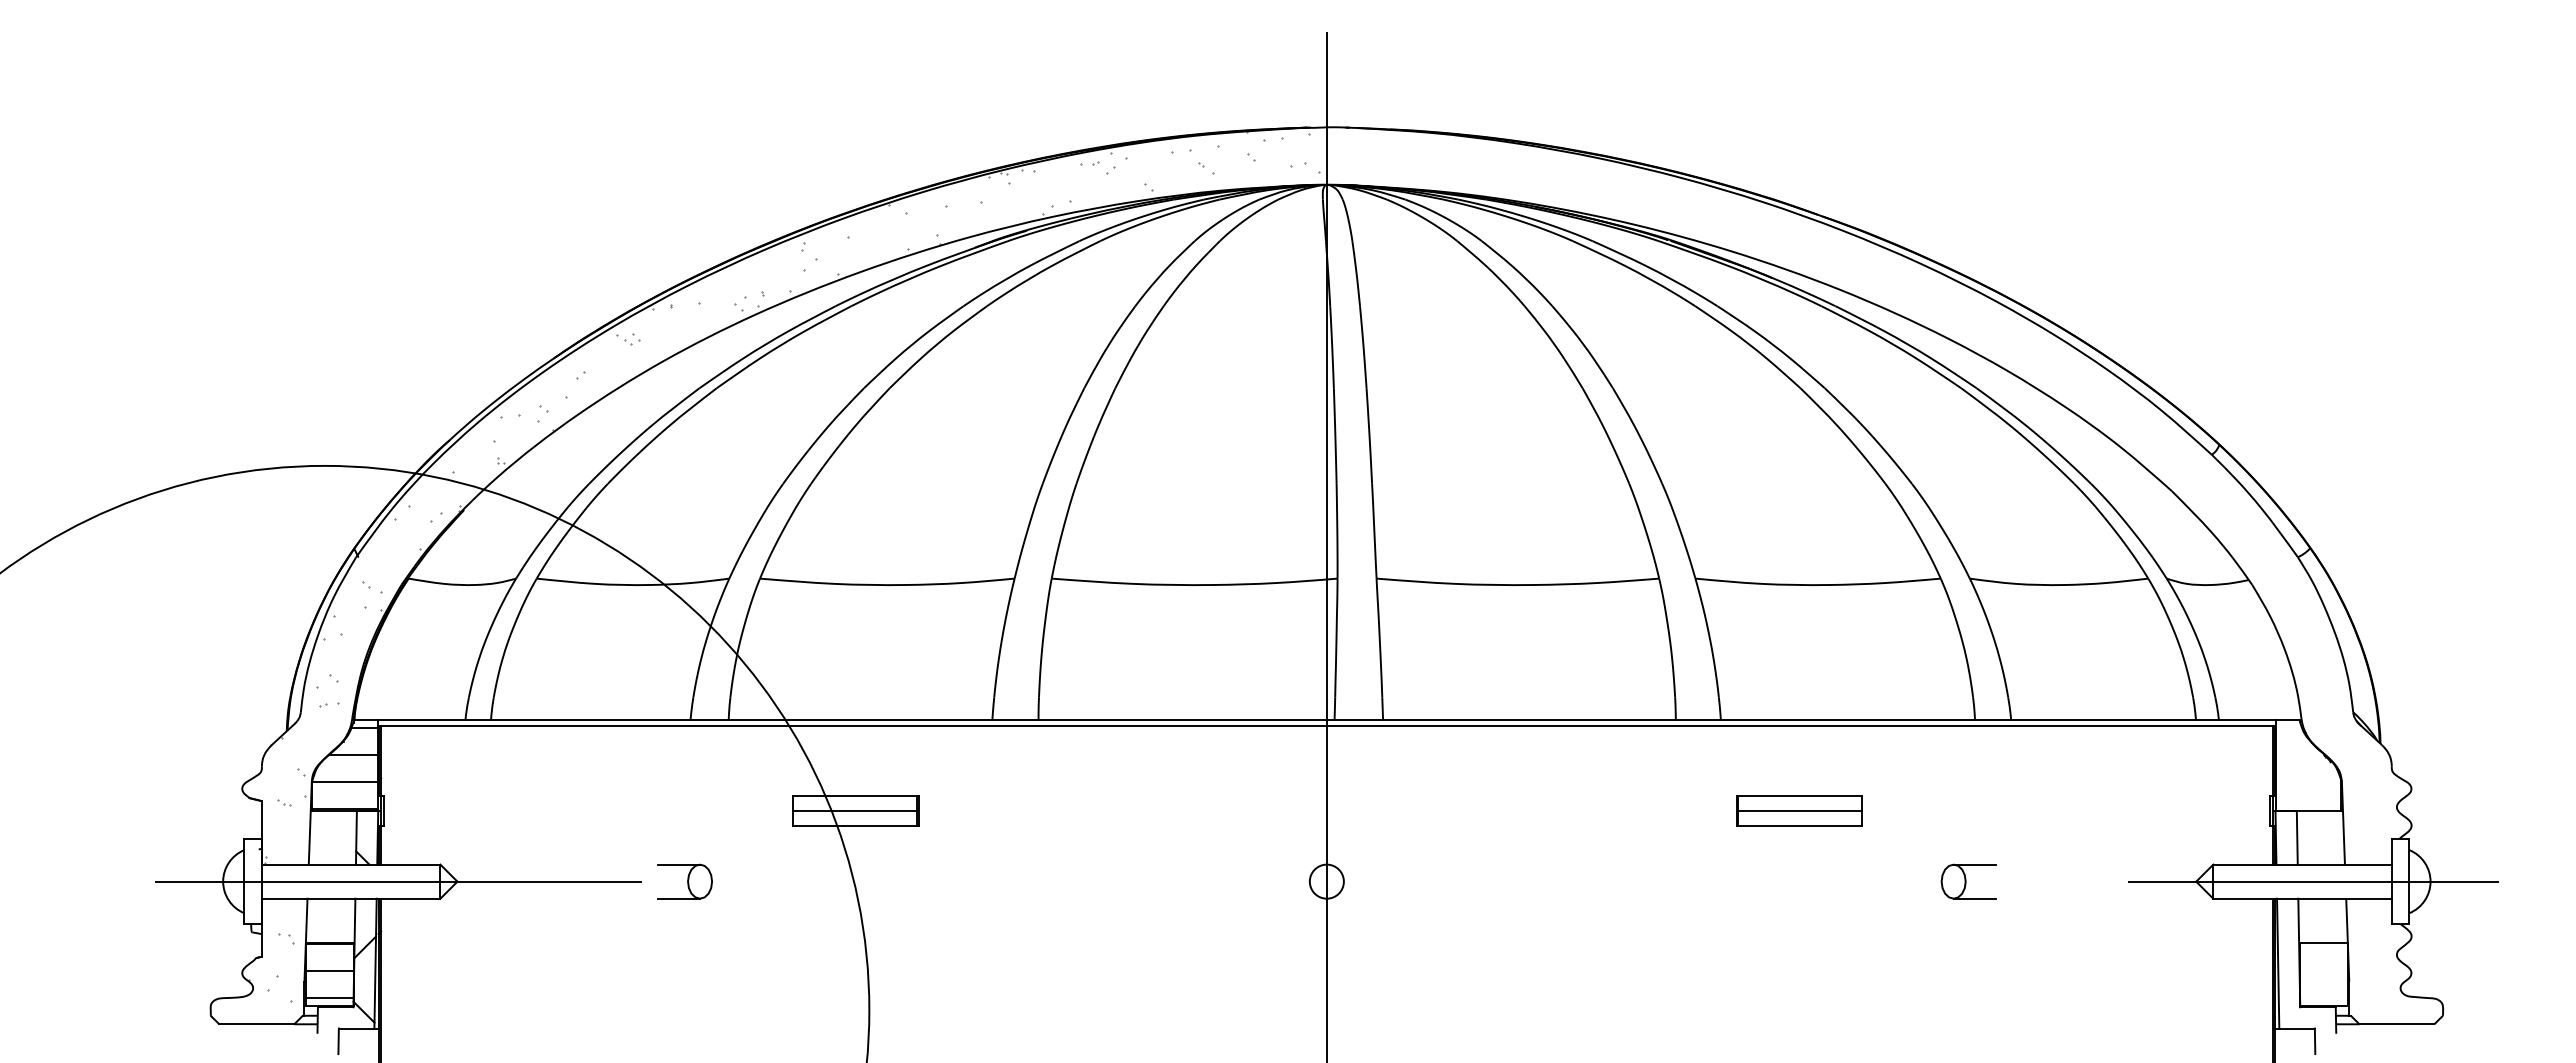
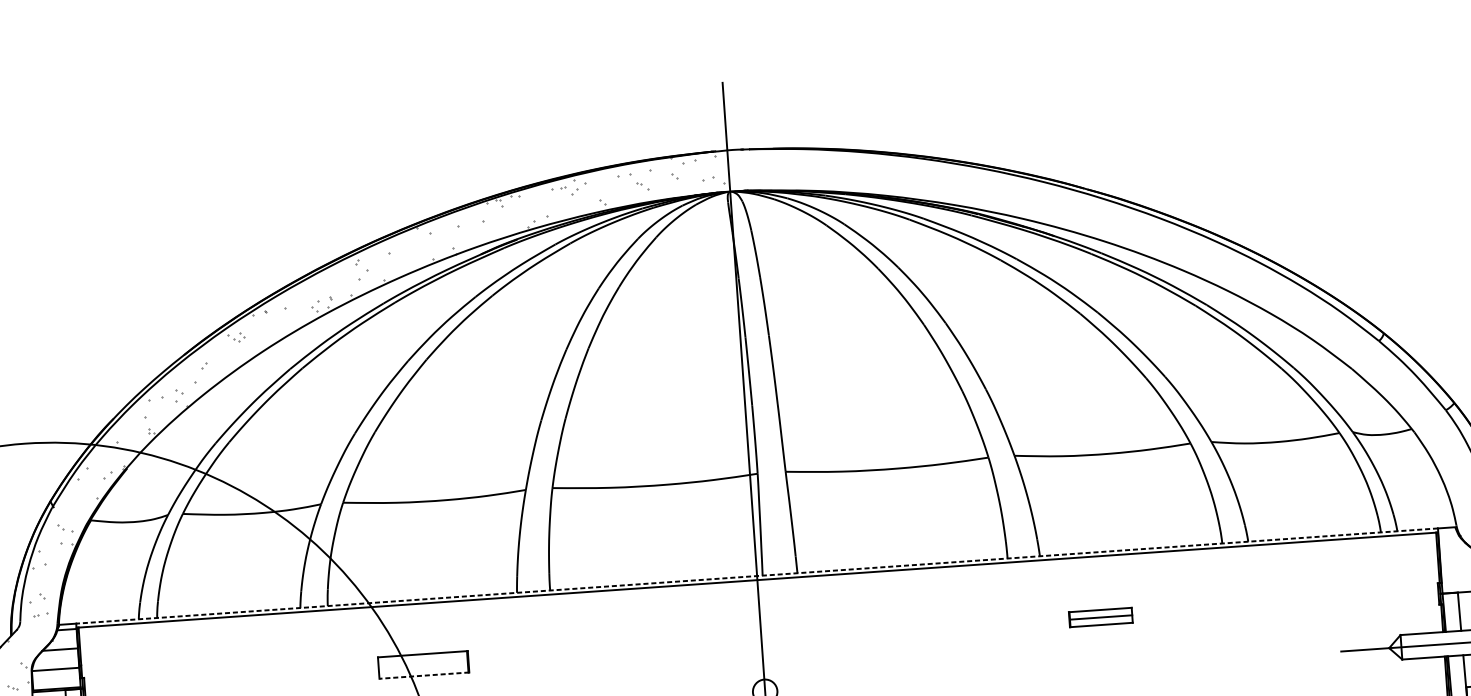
line: (1326, 720) -> (756, 576), solid -> dashed
part: (1799, 810) -> (1100, 616), size x0.7
line: (855, 811) -> (423, 665), removed
line: (855, 826) -> (424, 675), solid -> dashed
part: (1968, 881) -> (1225, 659), removed

